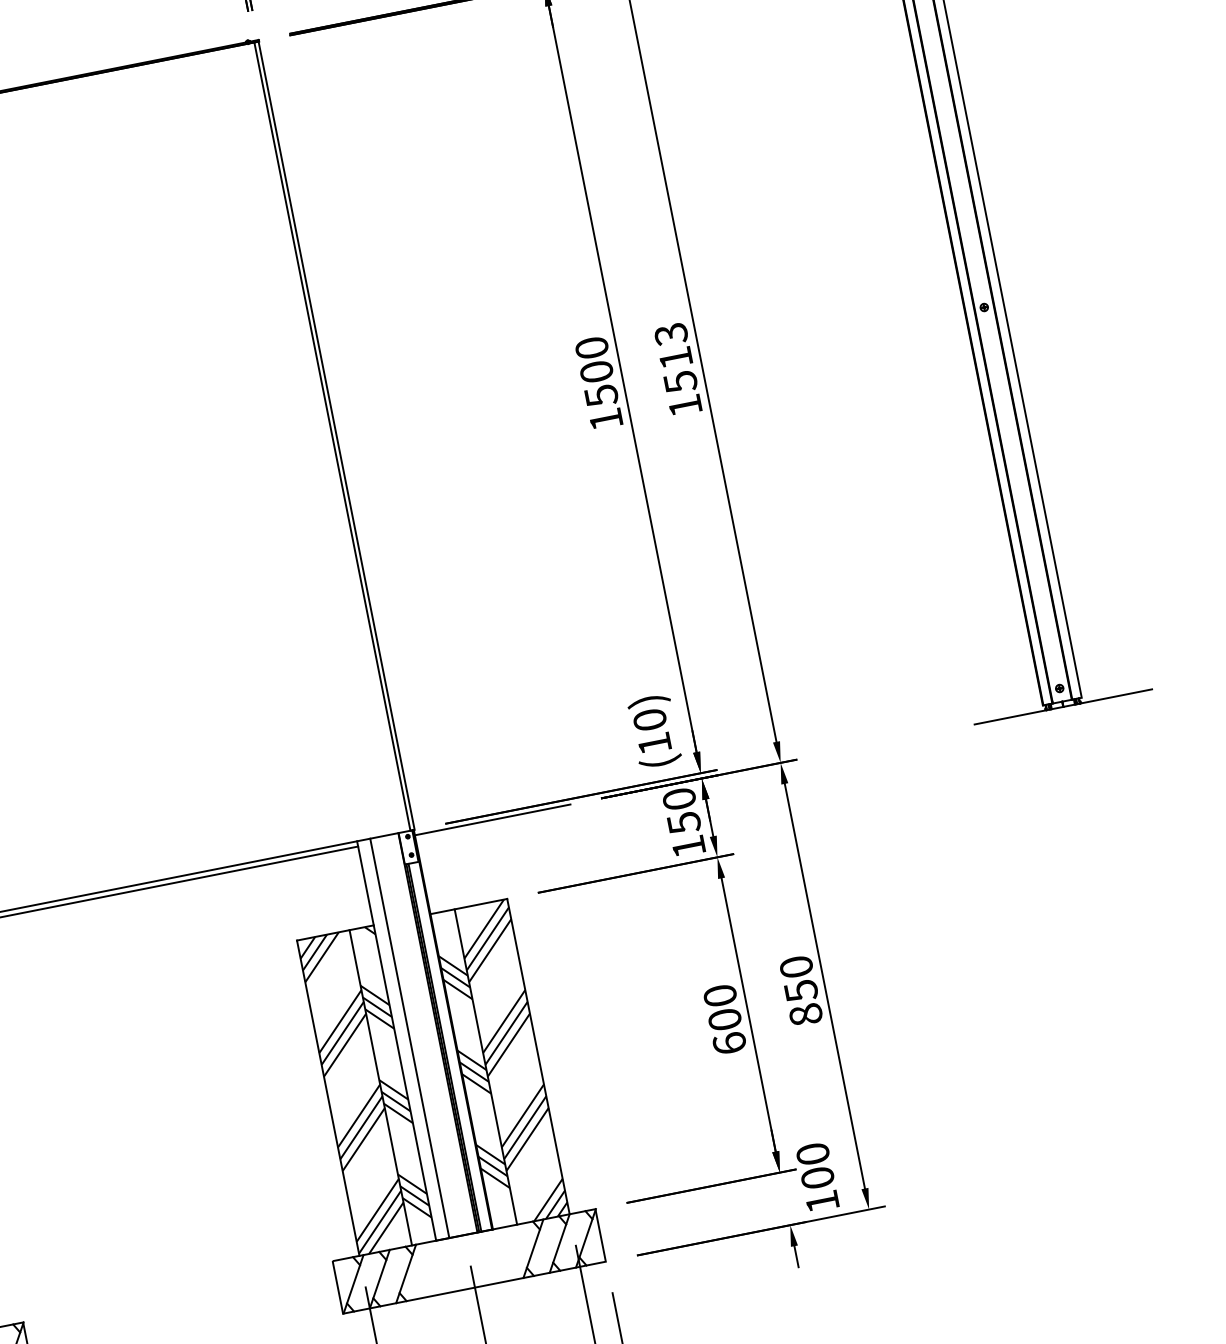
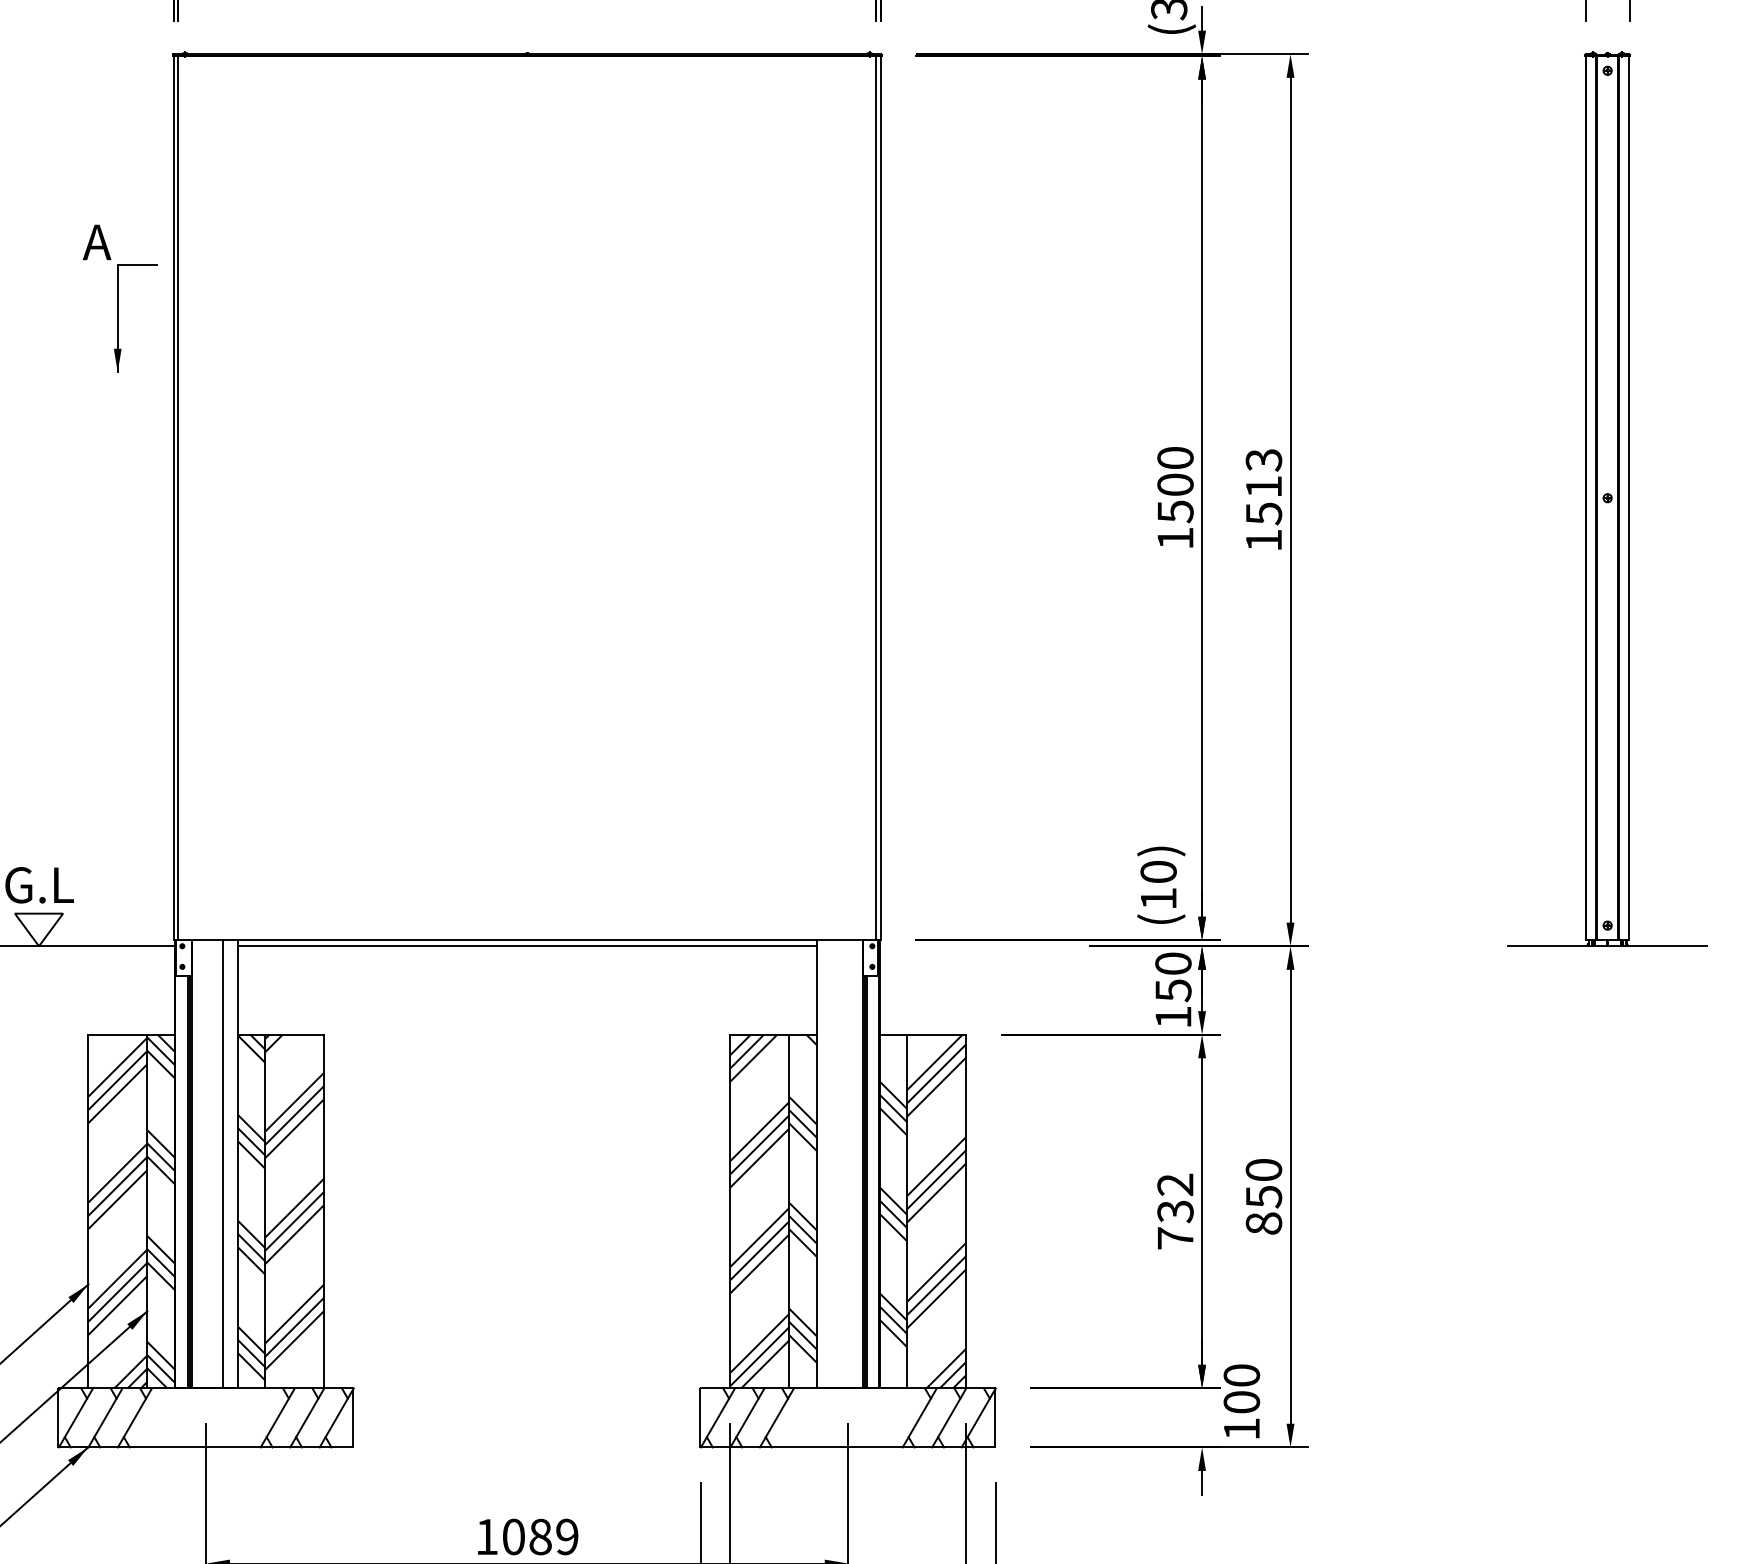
line: (492, 820) -> (967, 946), removed
text: (724, 1019) -> (1175, 1211), 600 -> 732
line: (410, 1038) -> (831, 1164), removed

